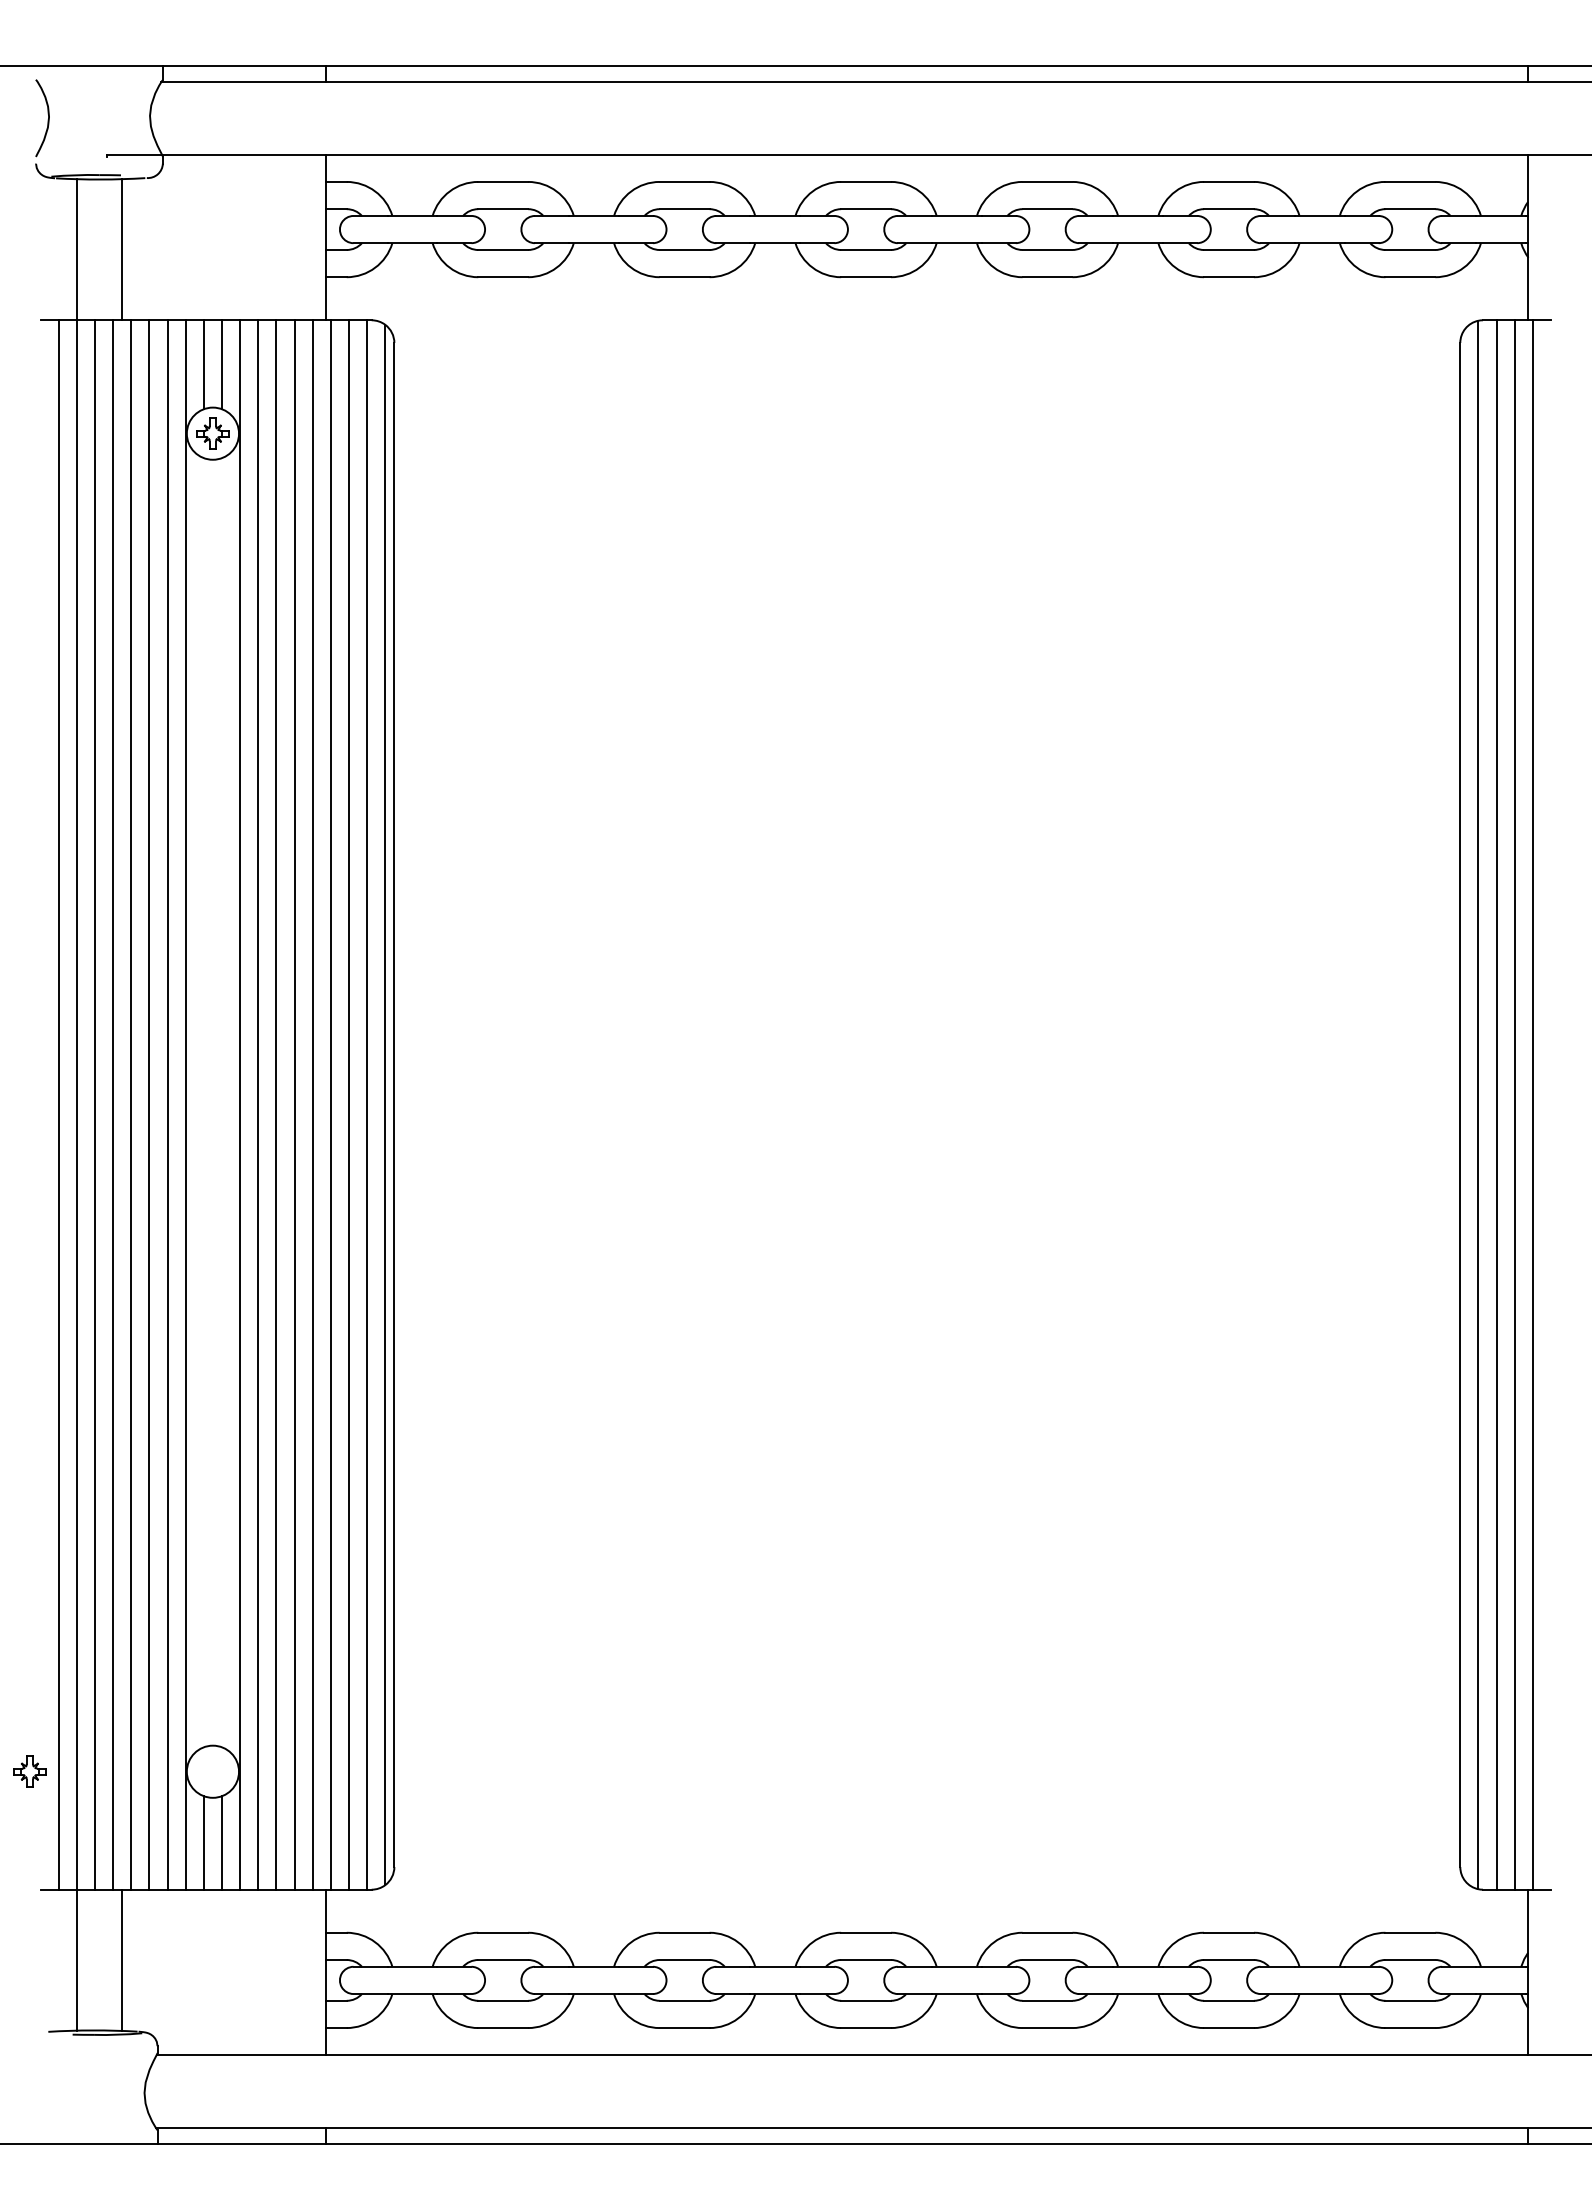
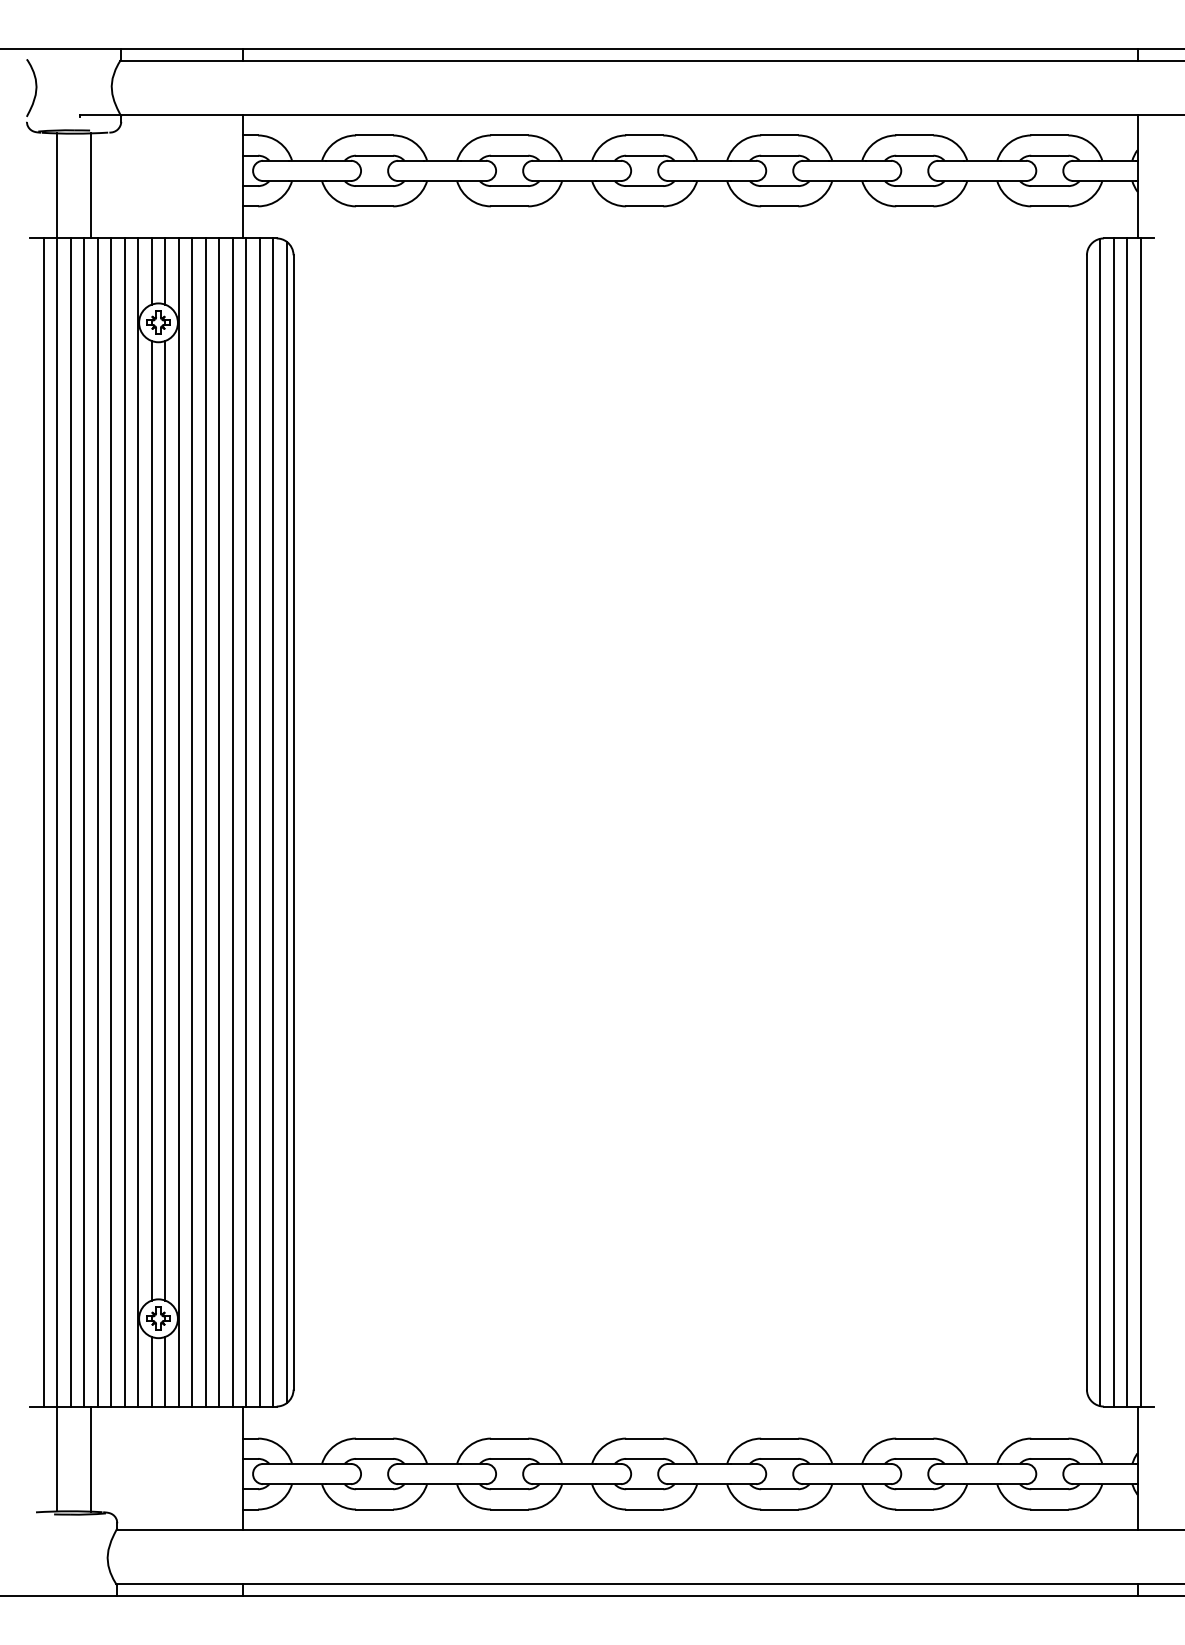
line: (203, 1102) -> (151, 820), added
line: (222, 1102) -> (165, 820), added
part: (29, 1771) -> (158, 1318), moved

